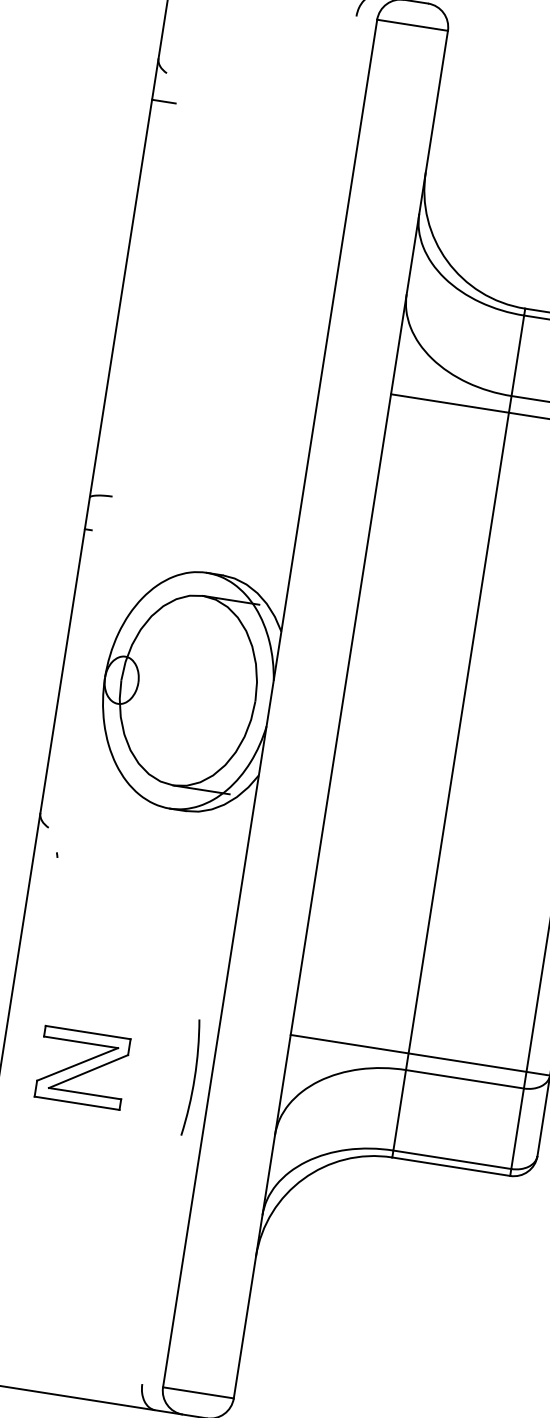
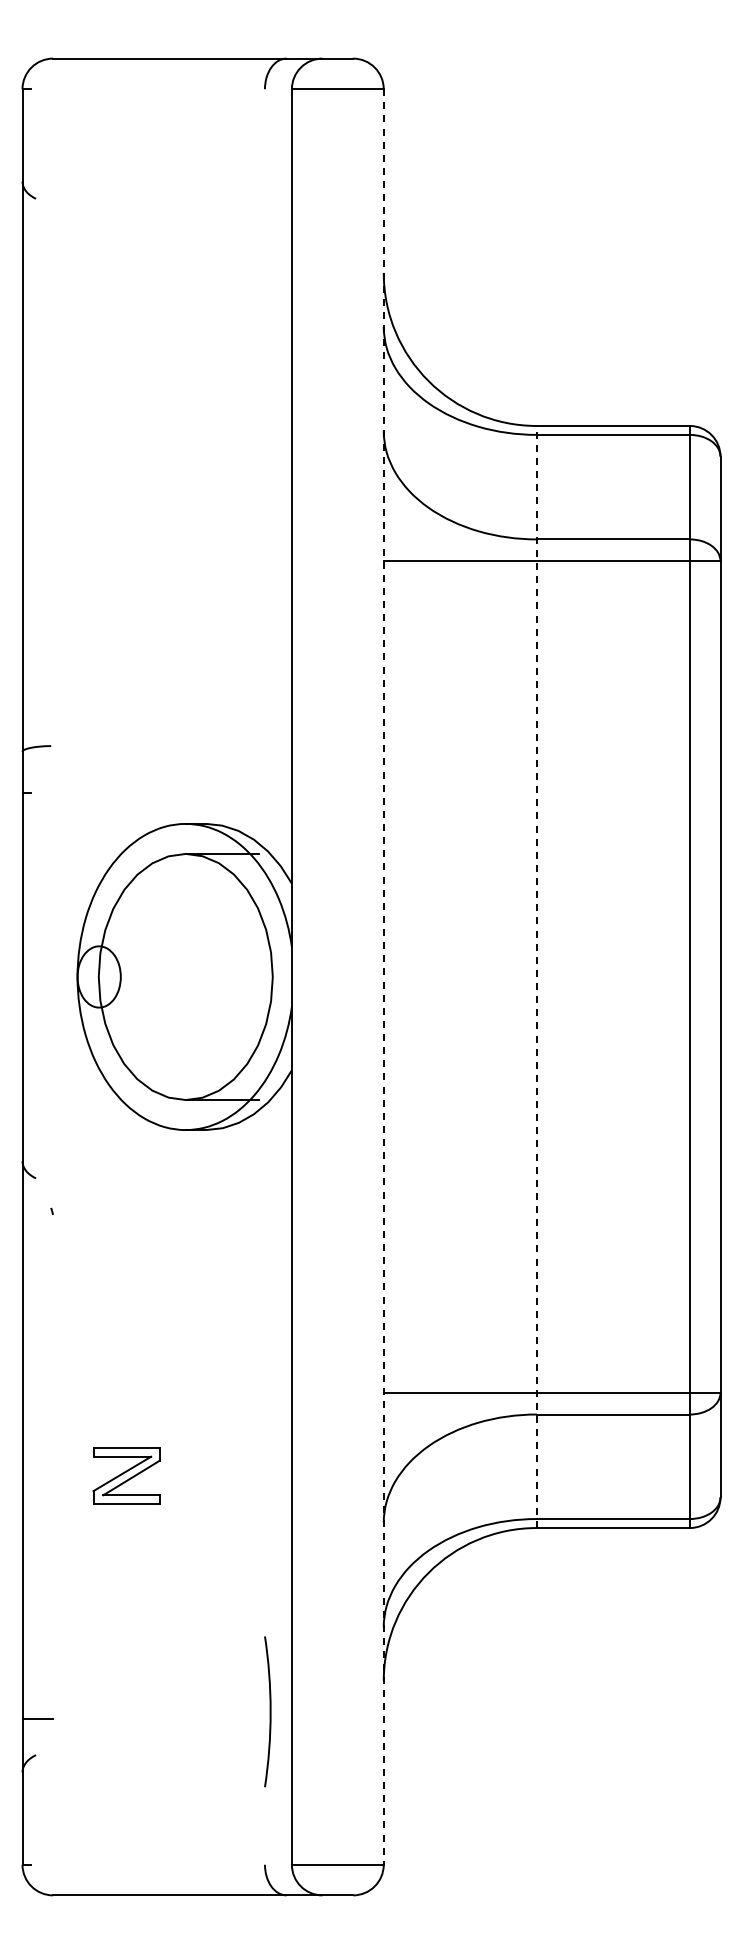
line: (163, 101) -> (37, 235), removed
line: (340, 714) -> (383, 977), solid -> dashed
line: (458, 732) -> (536, 976), solid -> dashed
part: (82, 1067) -> (126, 1475), size x0.6
arc: (193, 1077) -> (269, 1711), moved

